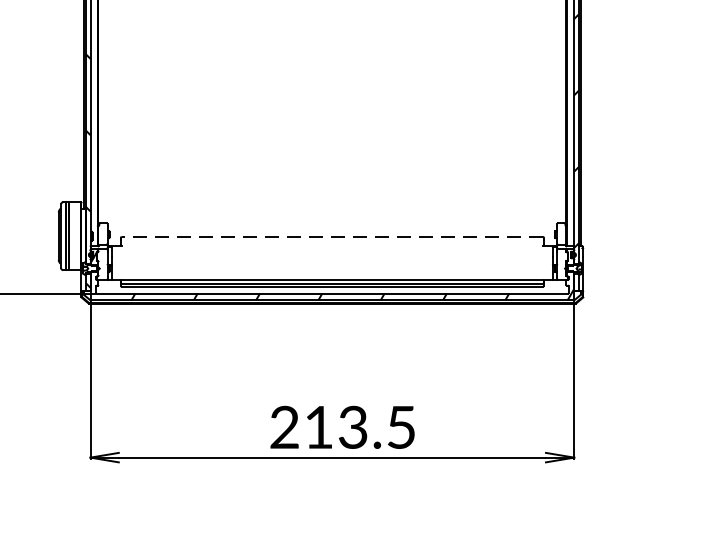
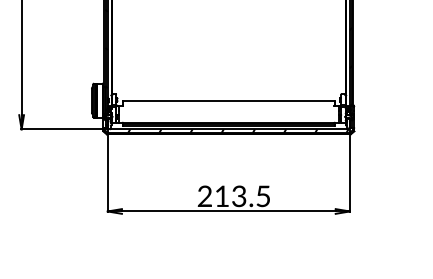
line: (331, 237) -> (228, 101), dashed -> solid

